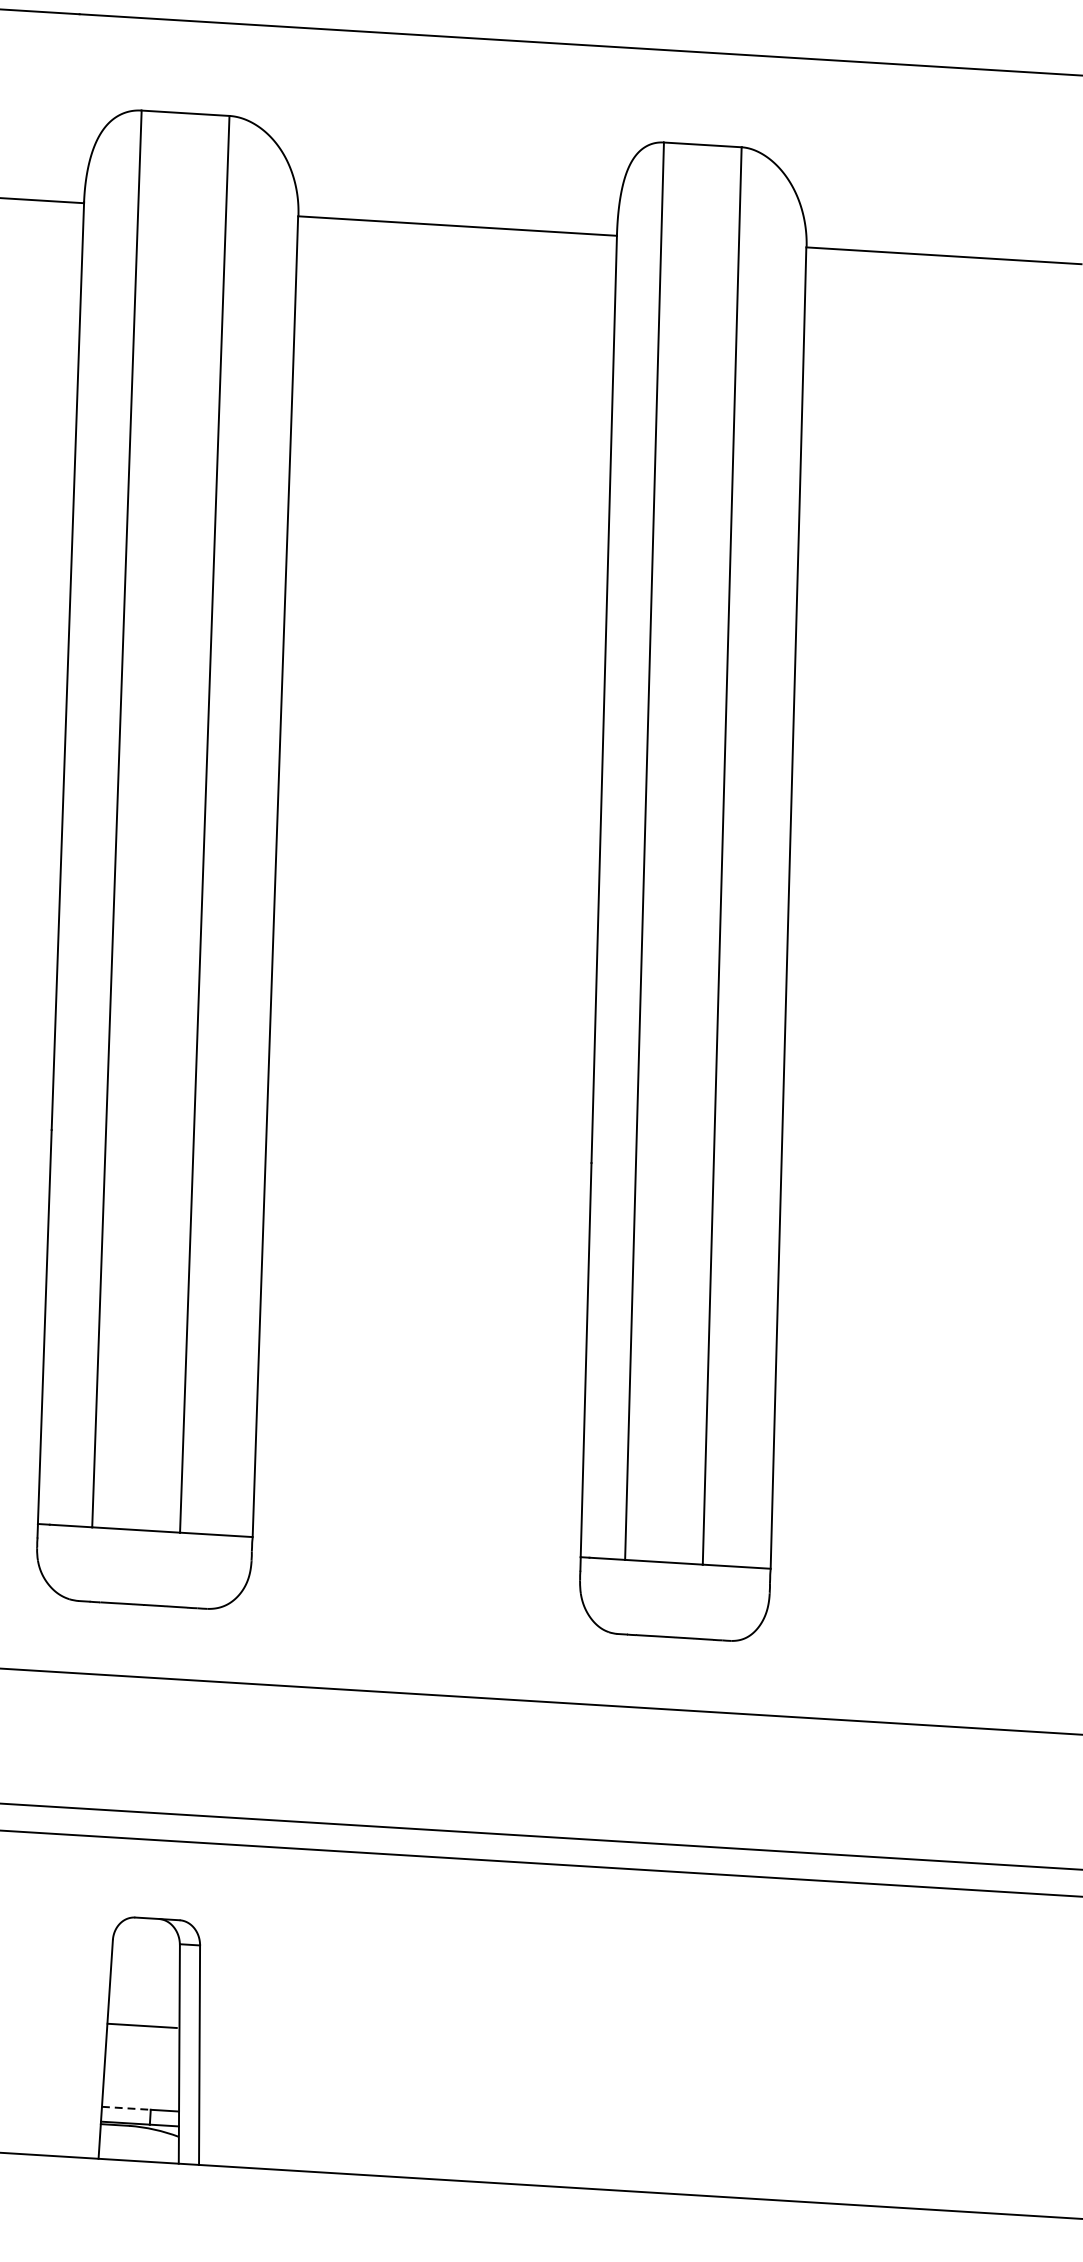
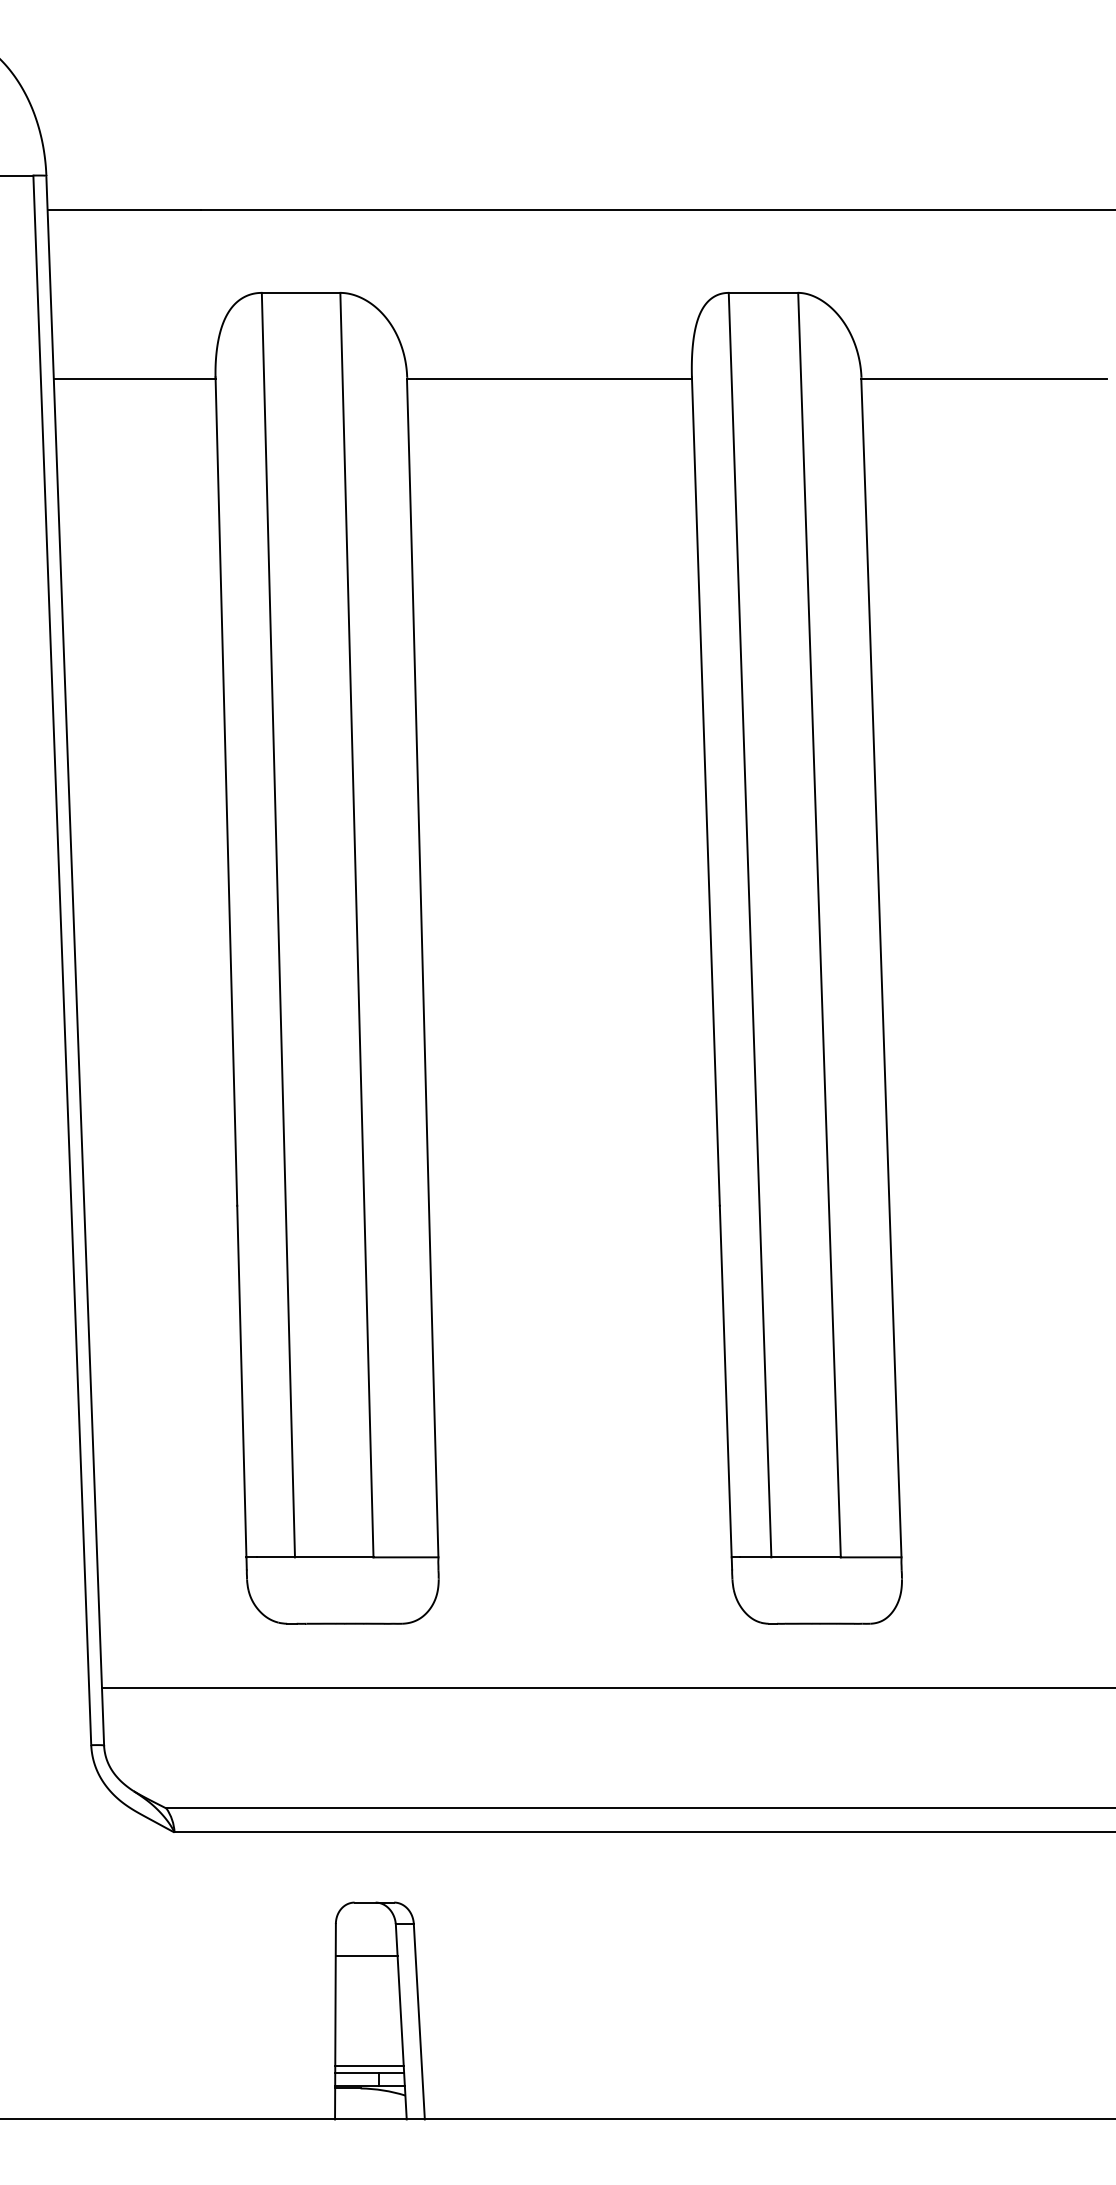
line: (142, 2025) -> (366, 1955), moved
line: (140, 2101) -> (369, 2066), added
line: (126, 2107) -> (357, 2072), dashed -> solid

